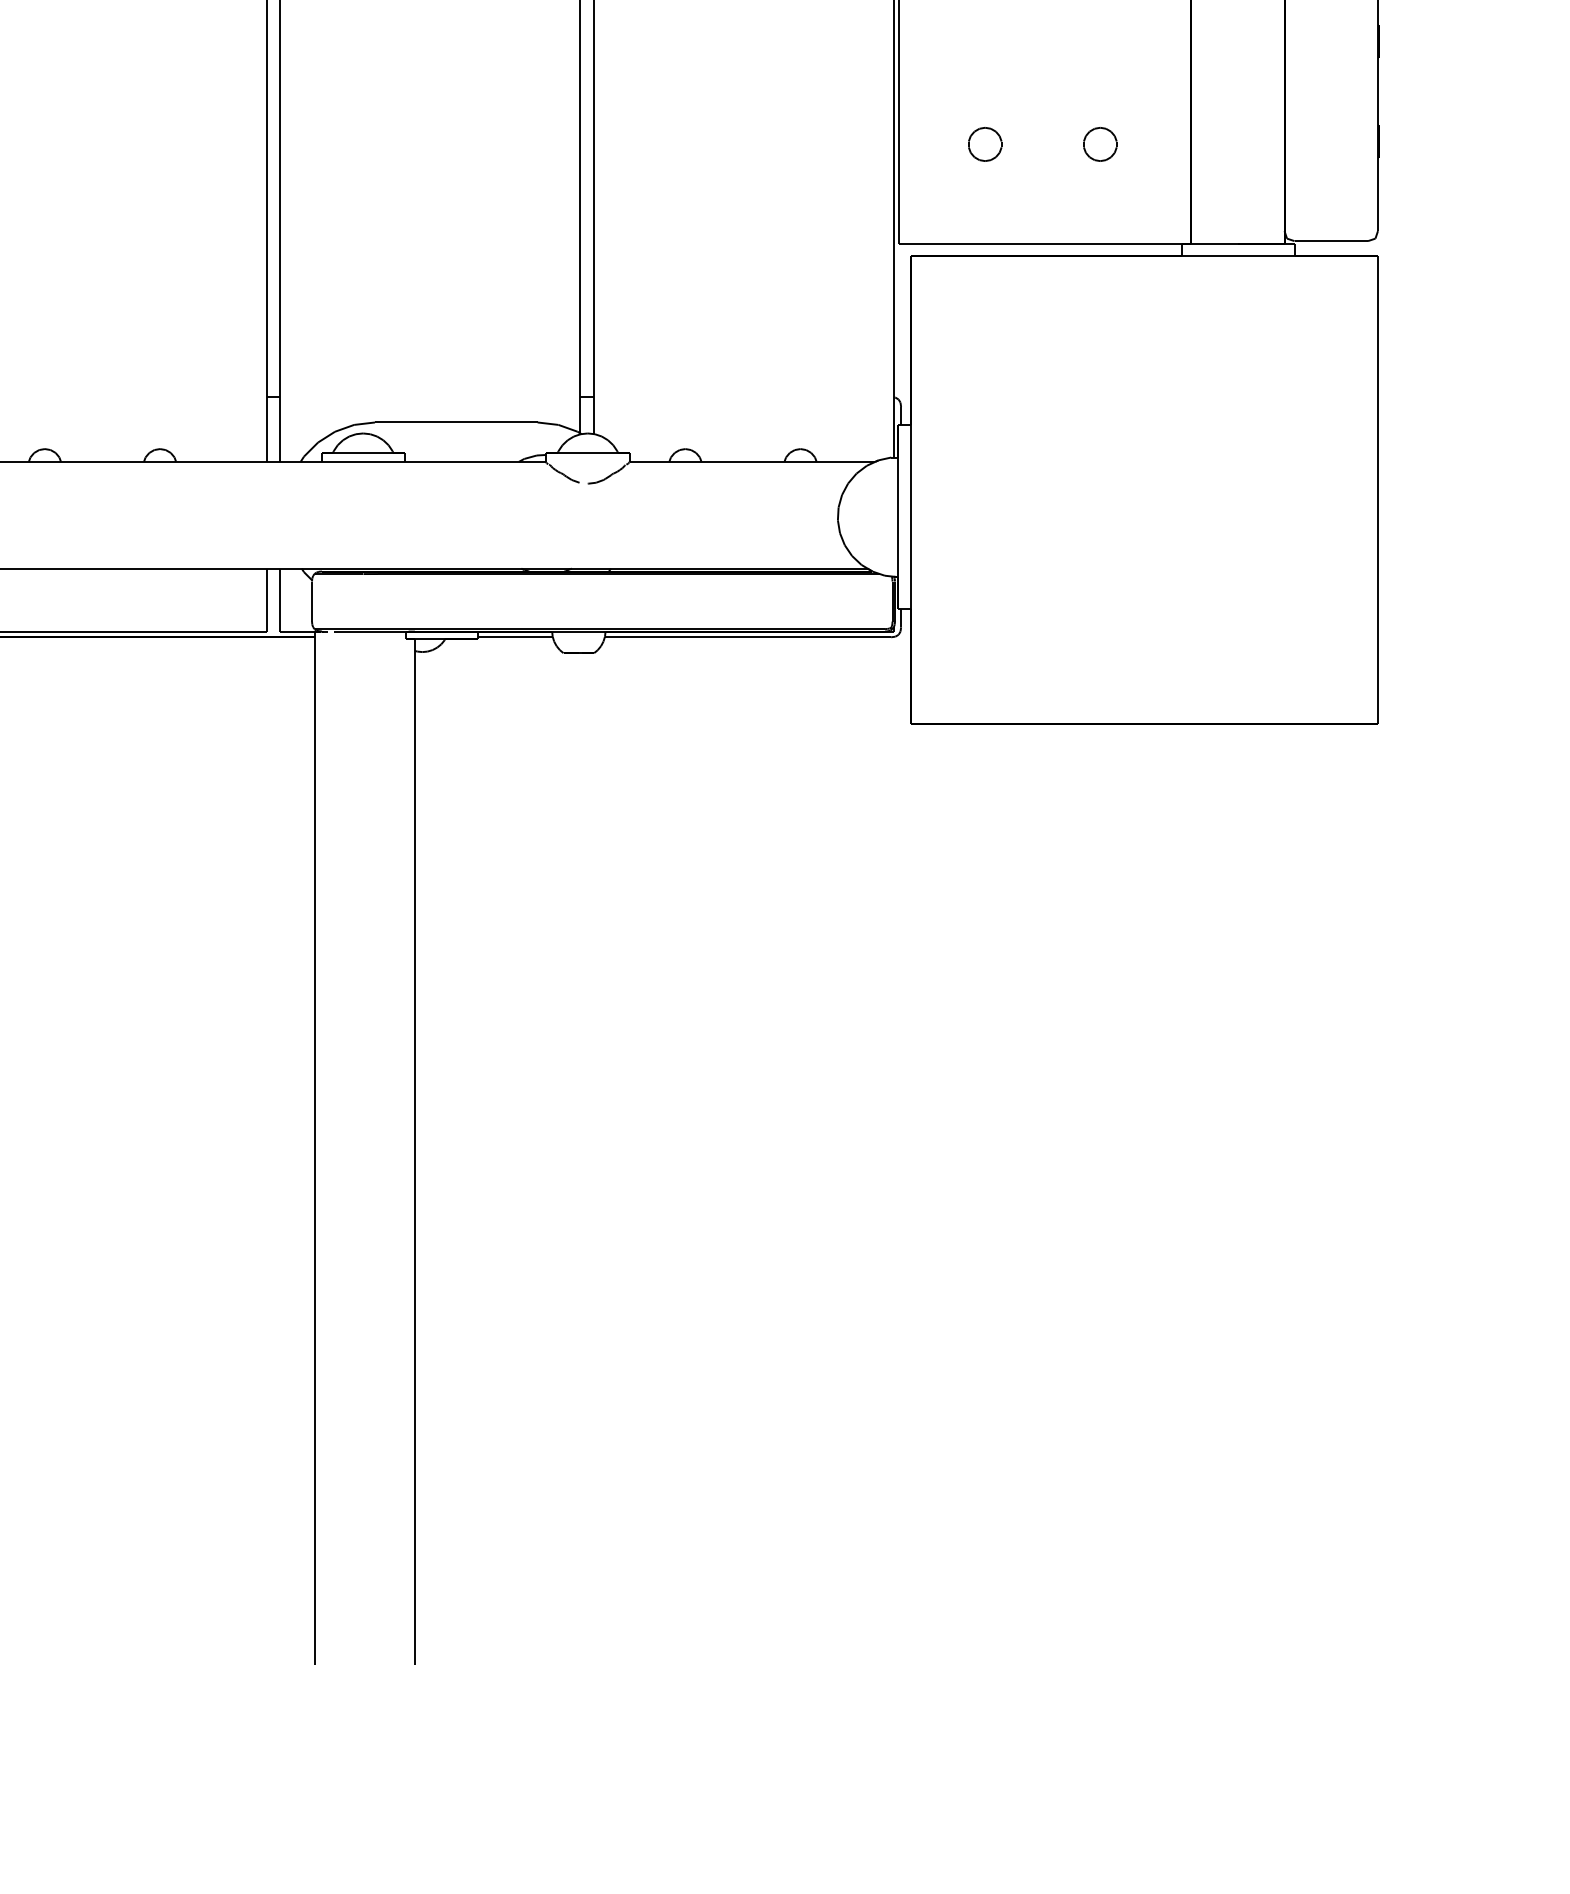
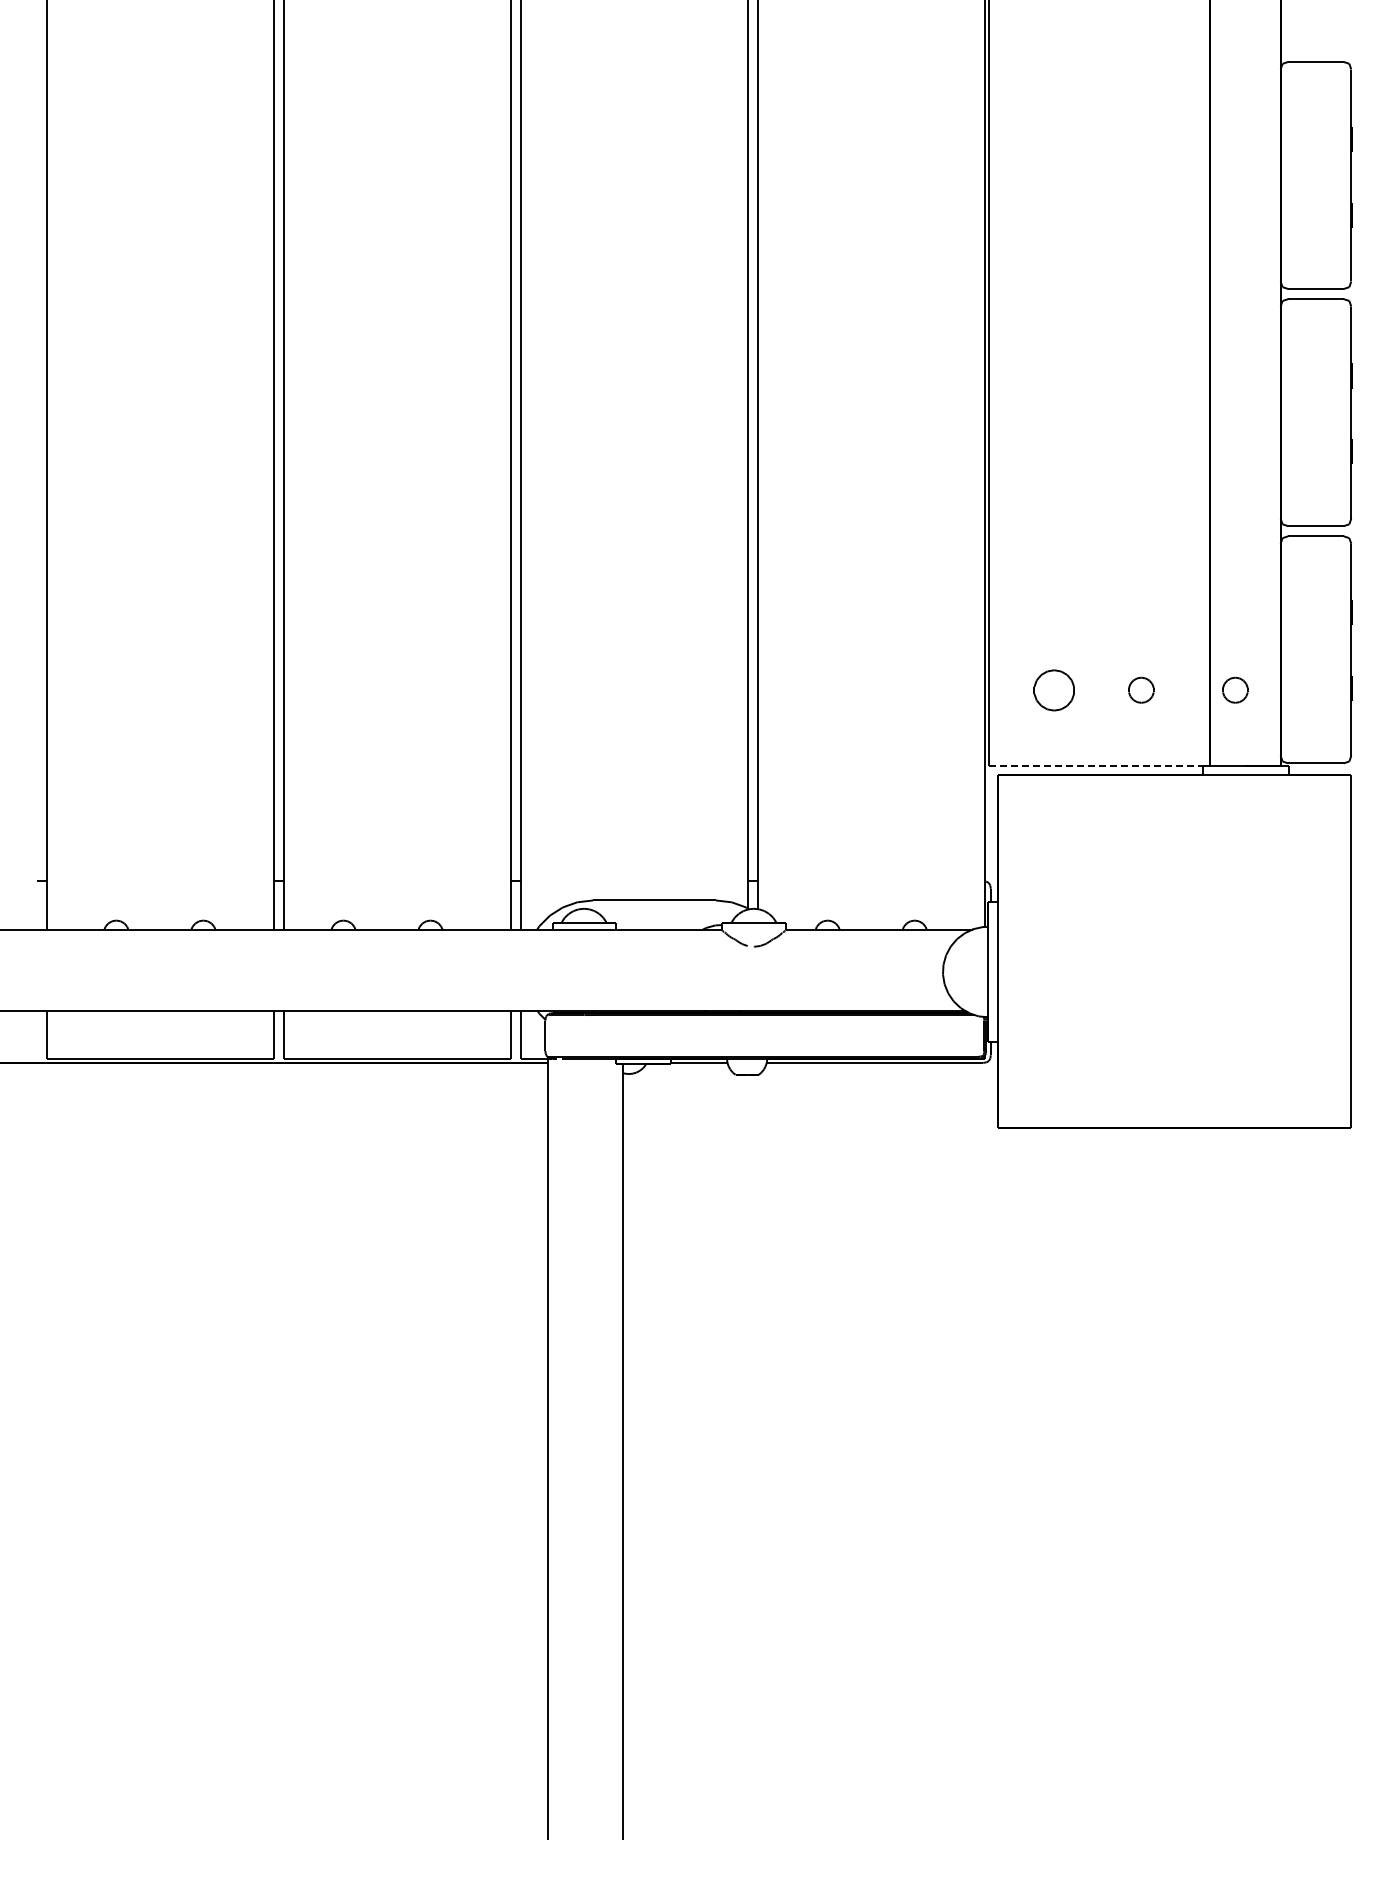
part: (985, 143) -> (1054, 689), size x1.6
part: (1224, 143) -> (1235, 689), added
line: (1046, 243) -> (1100, 765), solid -> dashed

